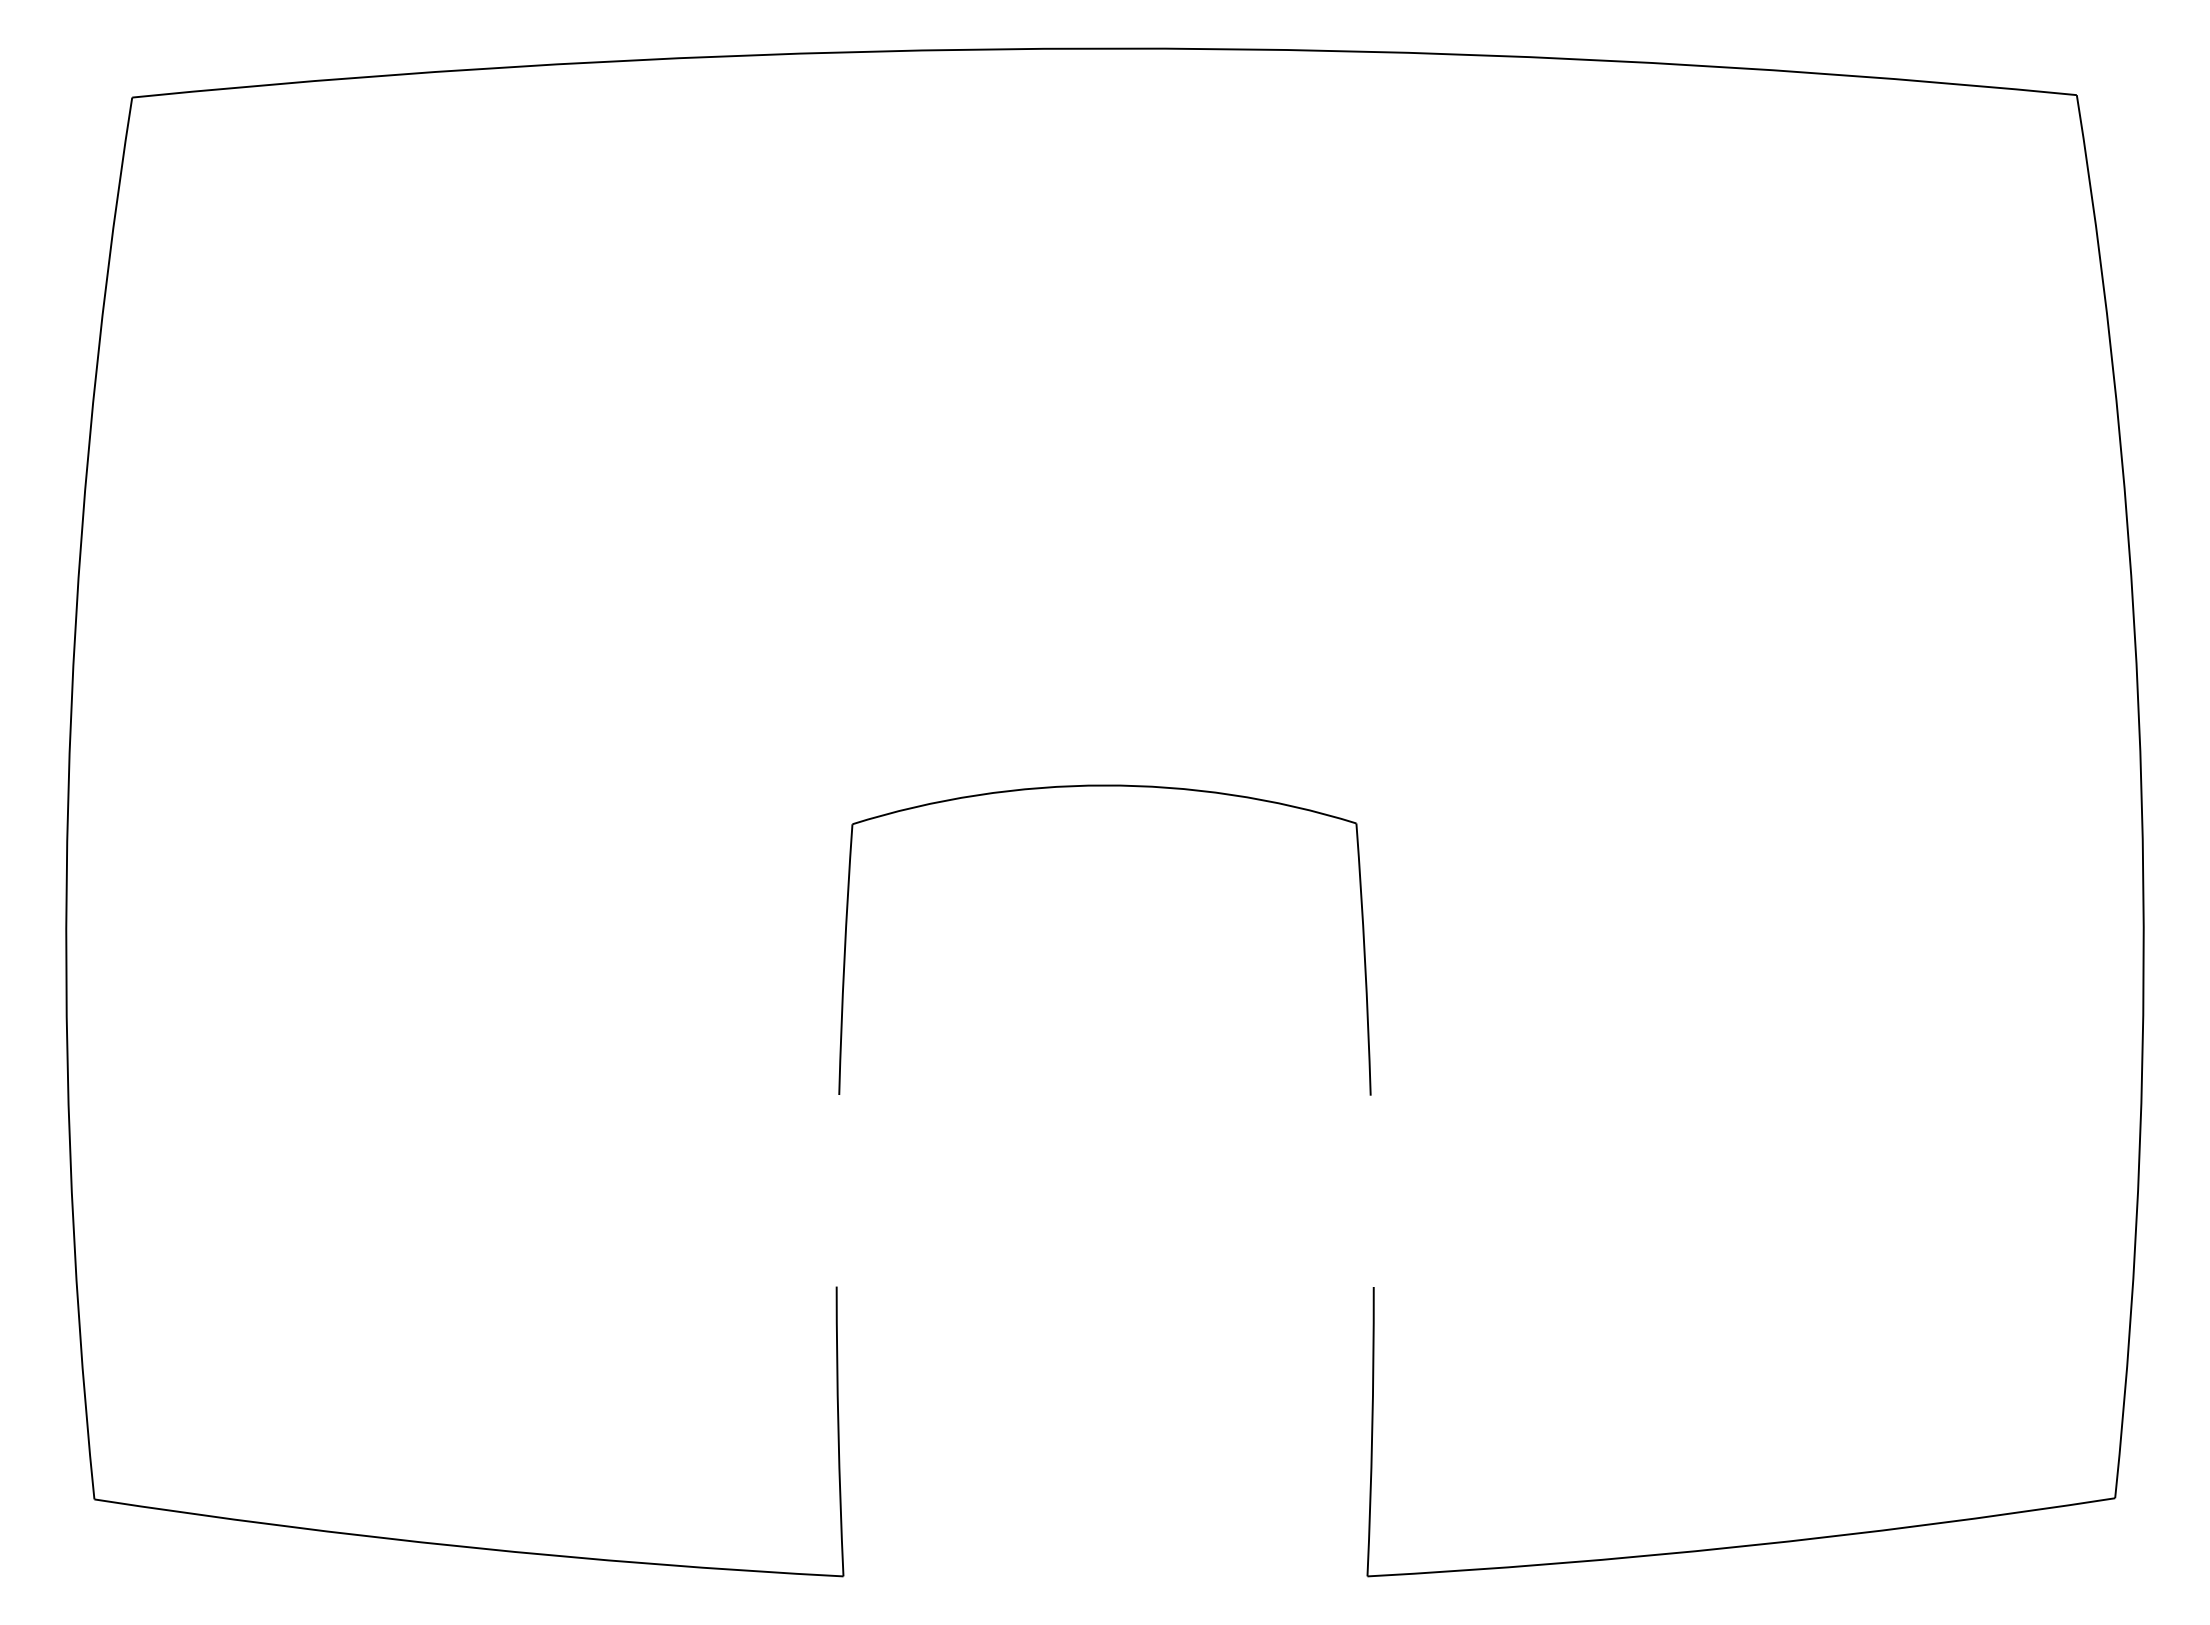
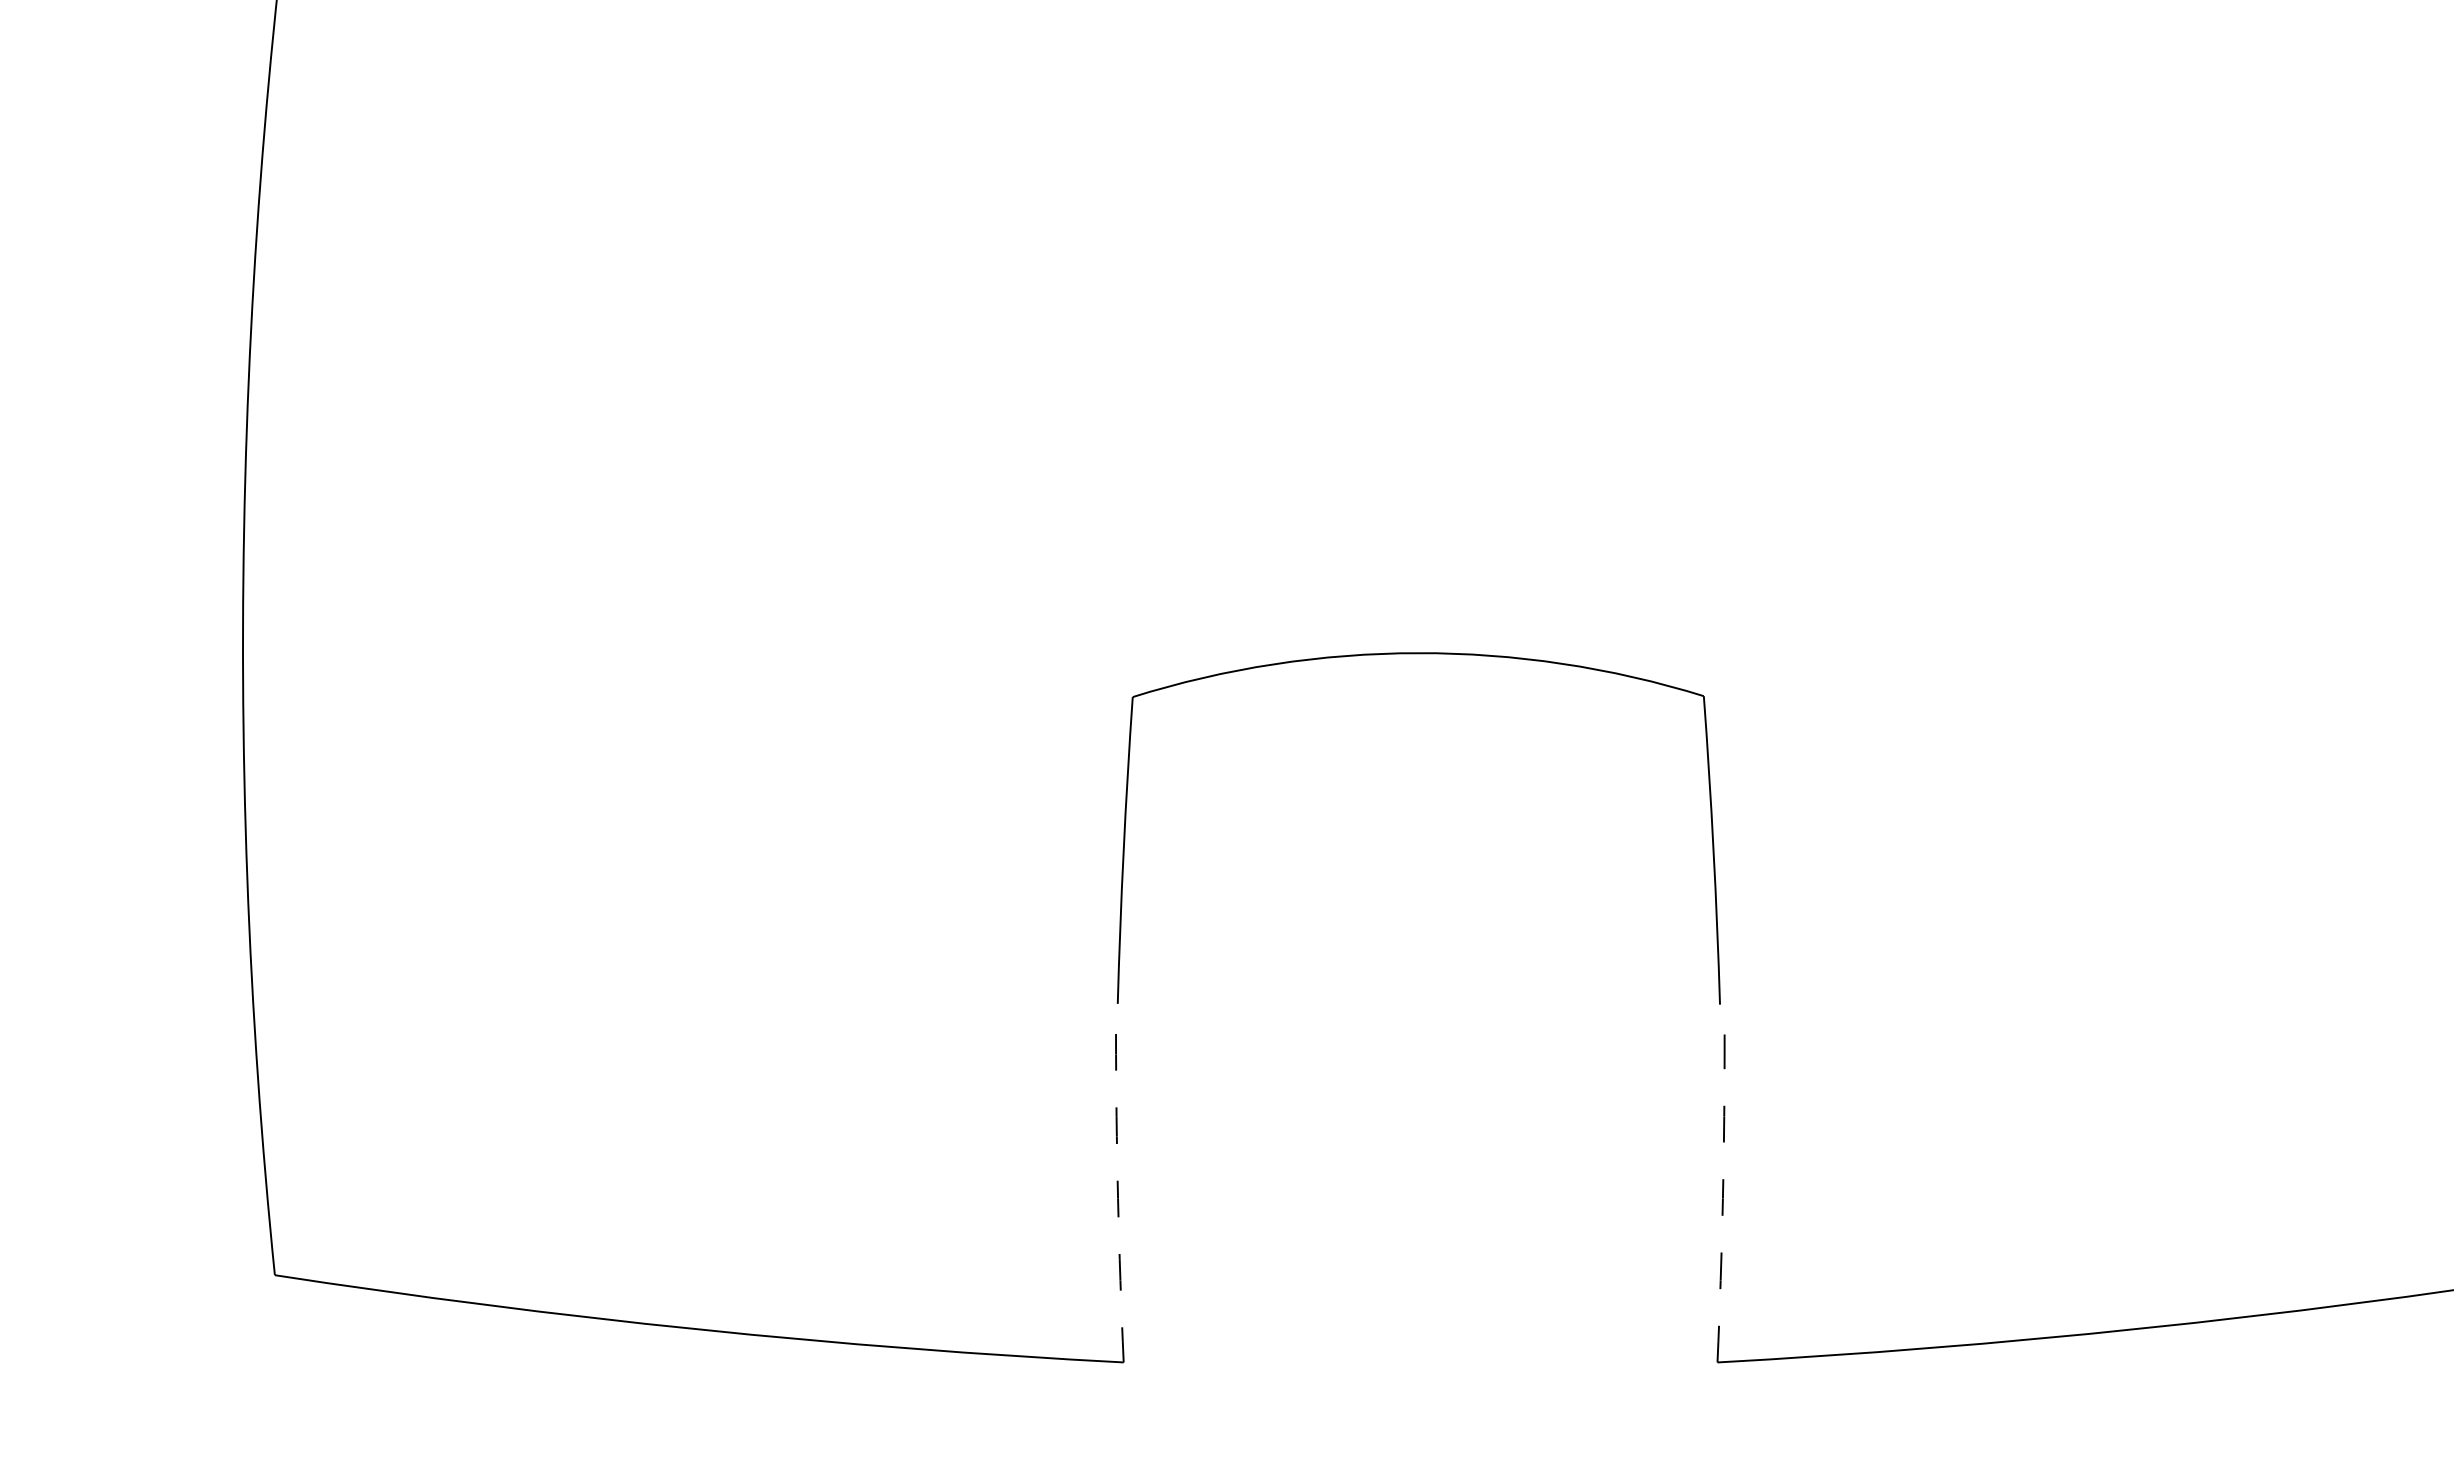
part: (1104, 786) -> (1418, 654), moved
arc: (838, 1431) -> (1118, 1198), solid -> dashed
arc: (1372, 1431) -> (1723, 1198), solid -> dashed

